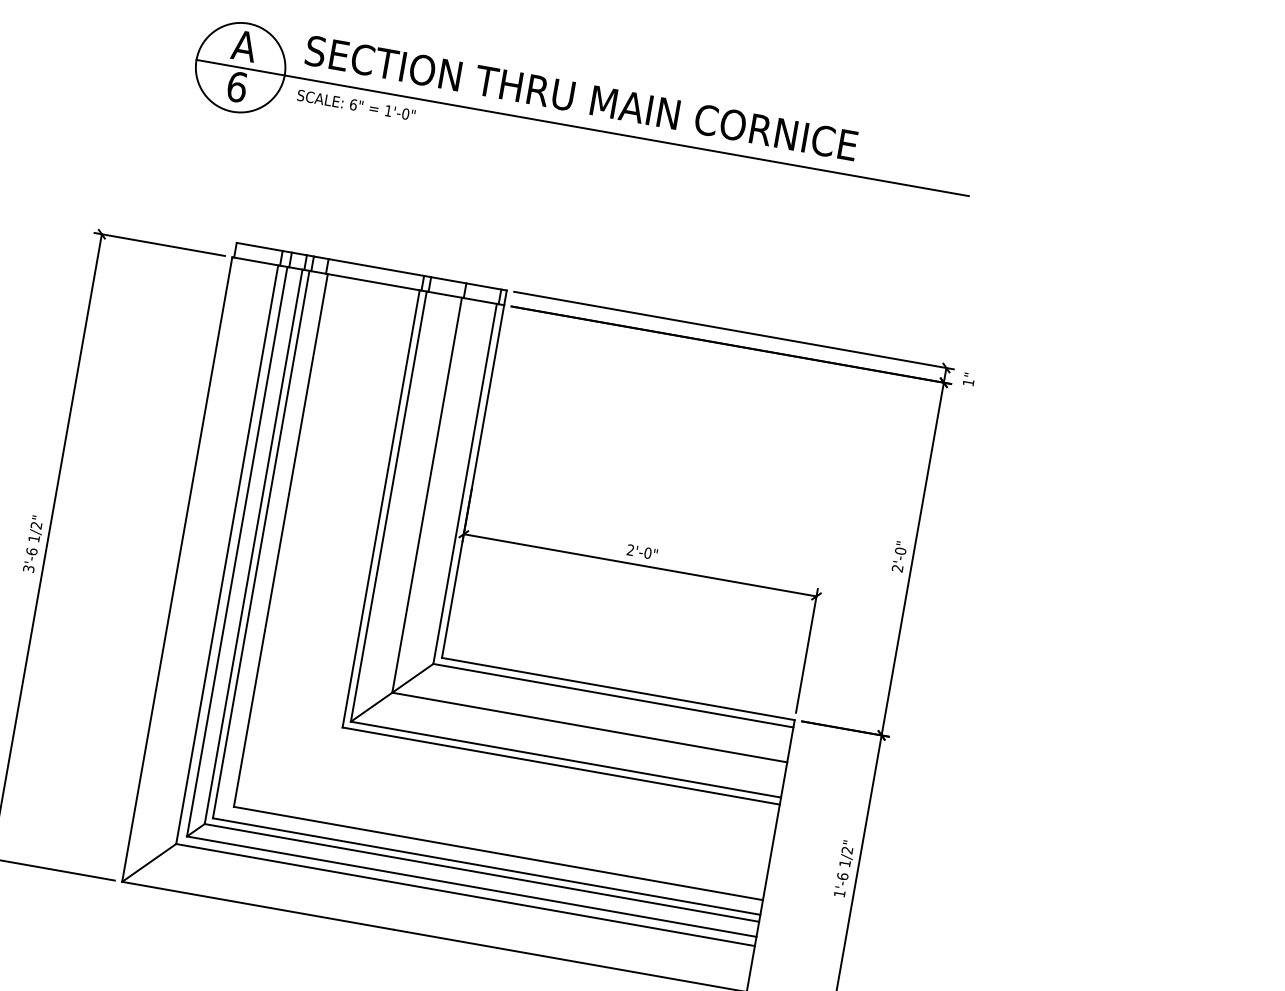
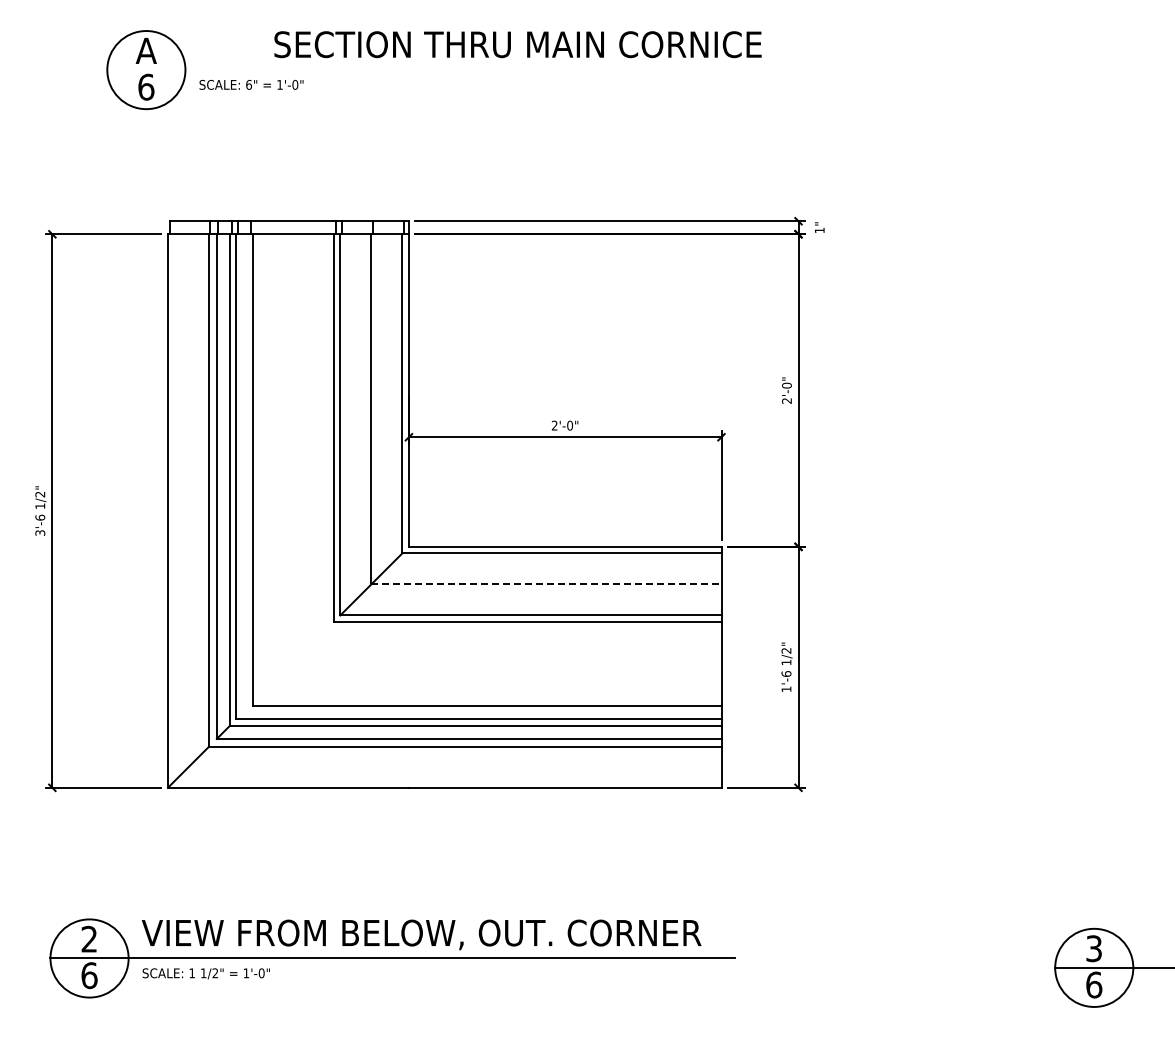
text: (580, 97) -> (517, 44), moved
line: (582, 128) -> (449, 70), removed
line: (589, 727) -> (546, 584), solid -> dashed

